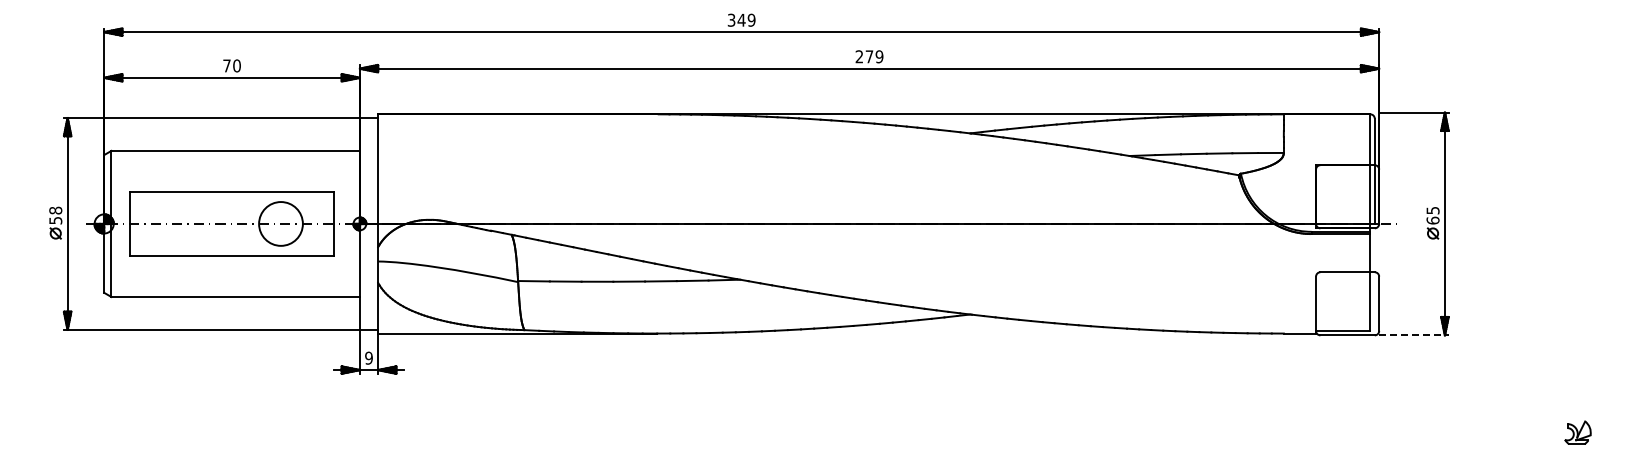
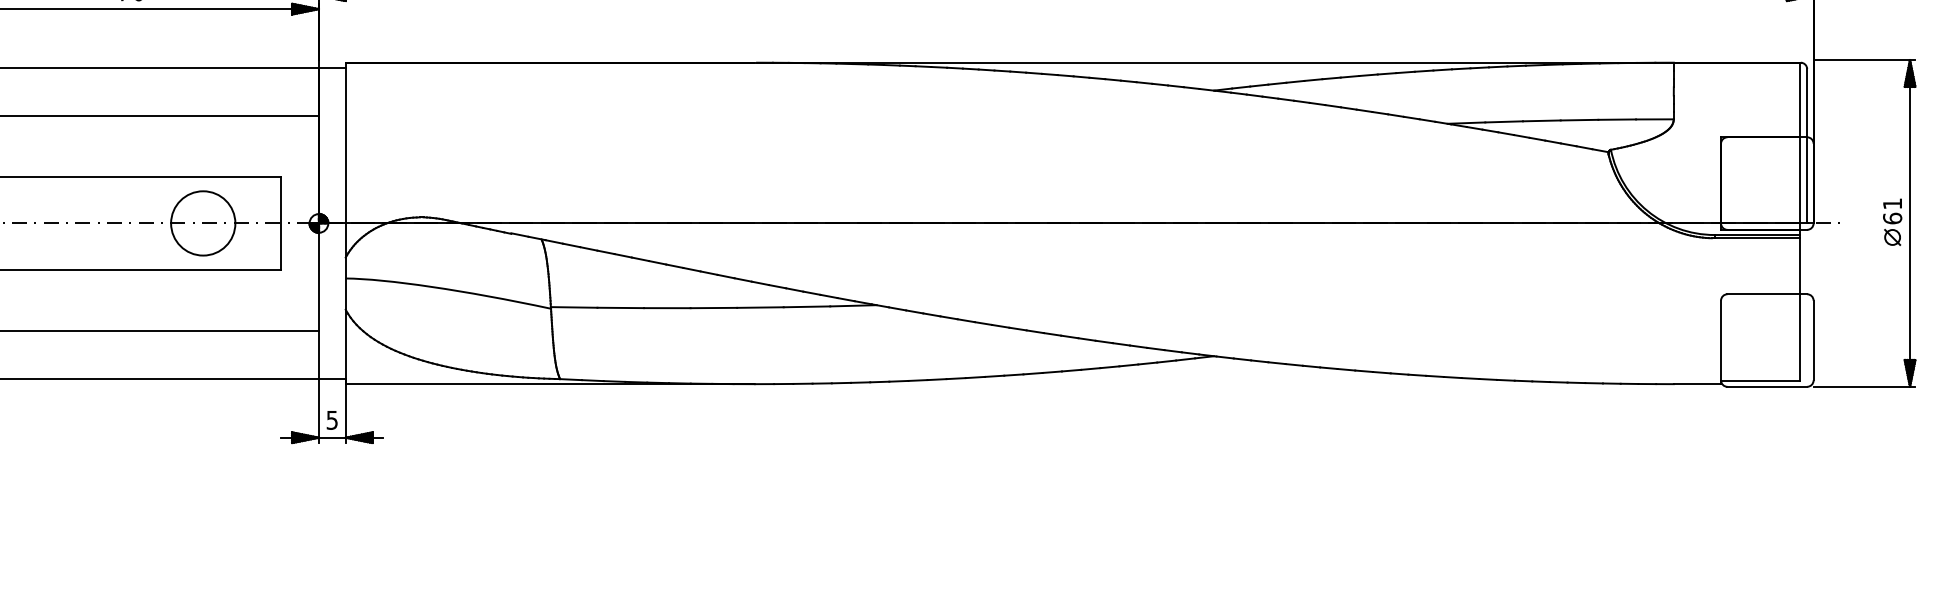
text: (1432, 210) -> (1891, 203), 65 -> 61
line: (1413, 335) -> (1863, 387), dashed -> solid
text: (368, 357) -> (331, 419), 9 -> 5

